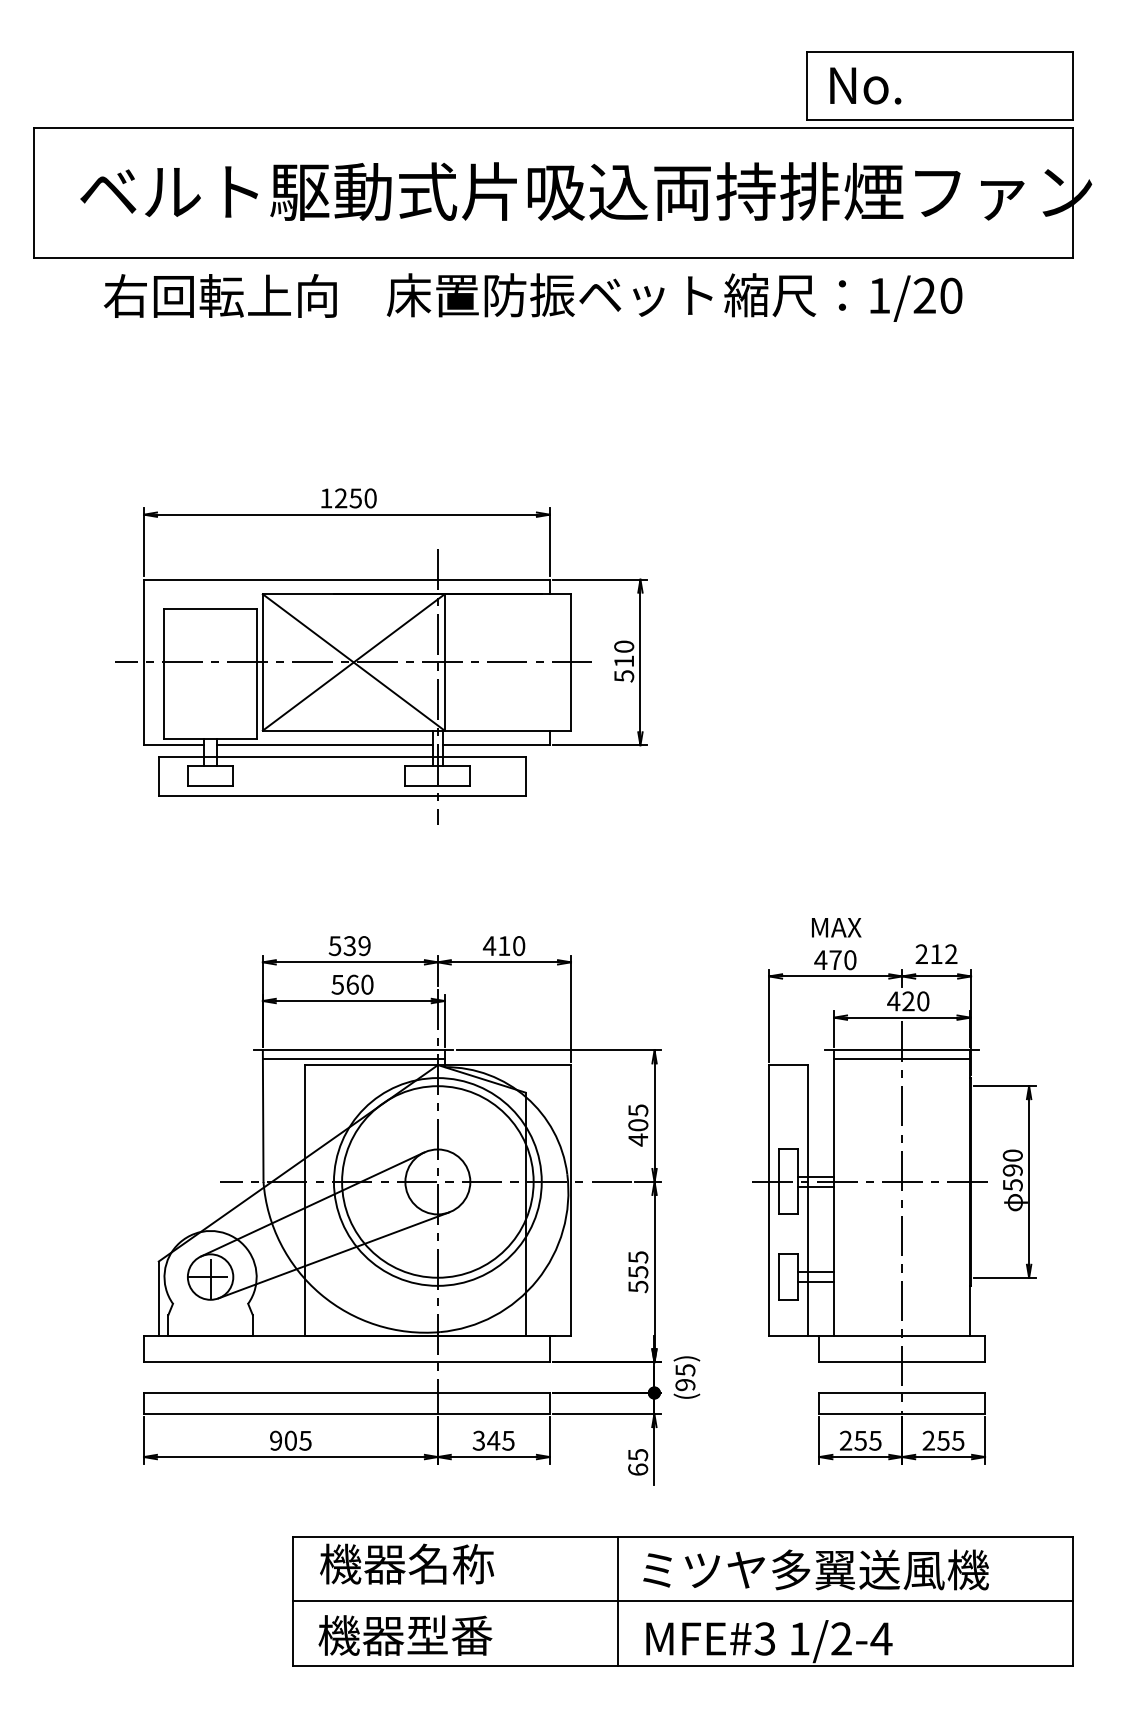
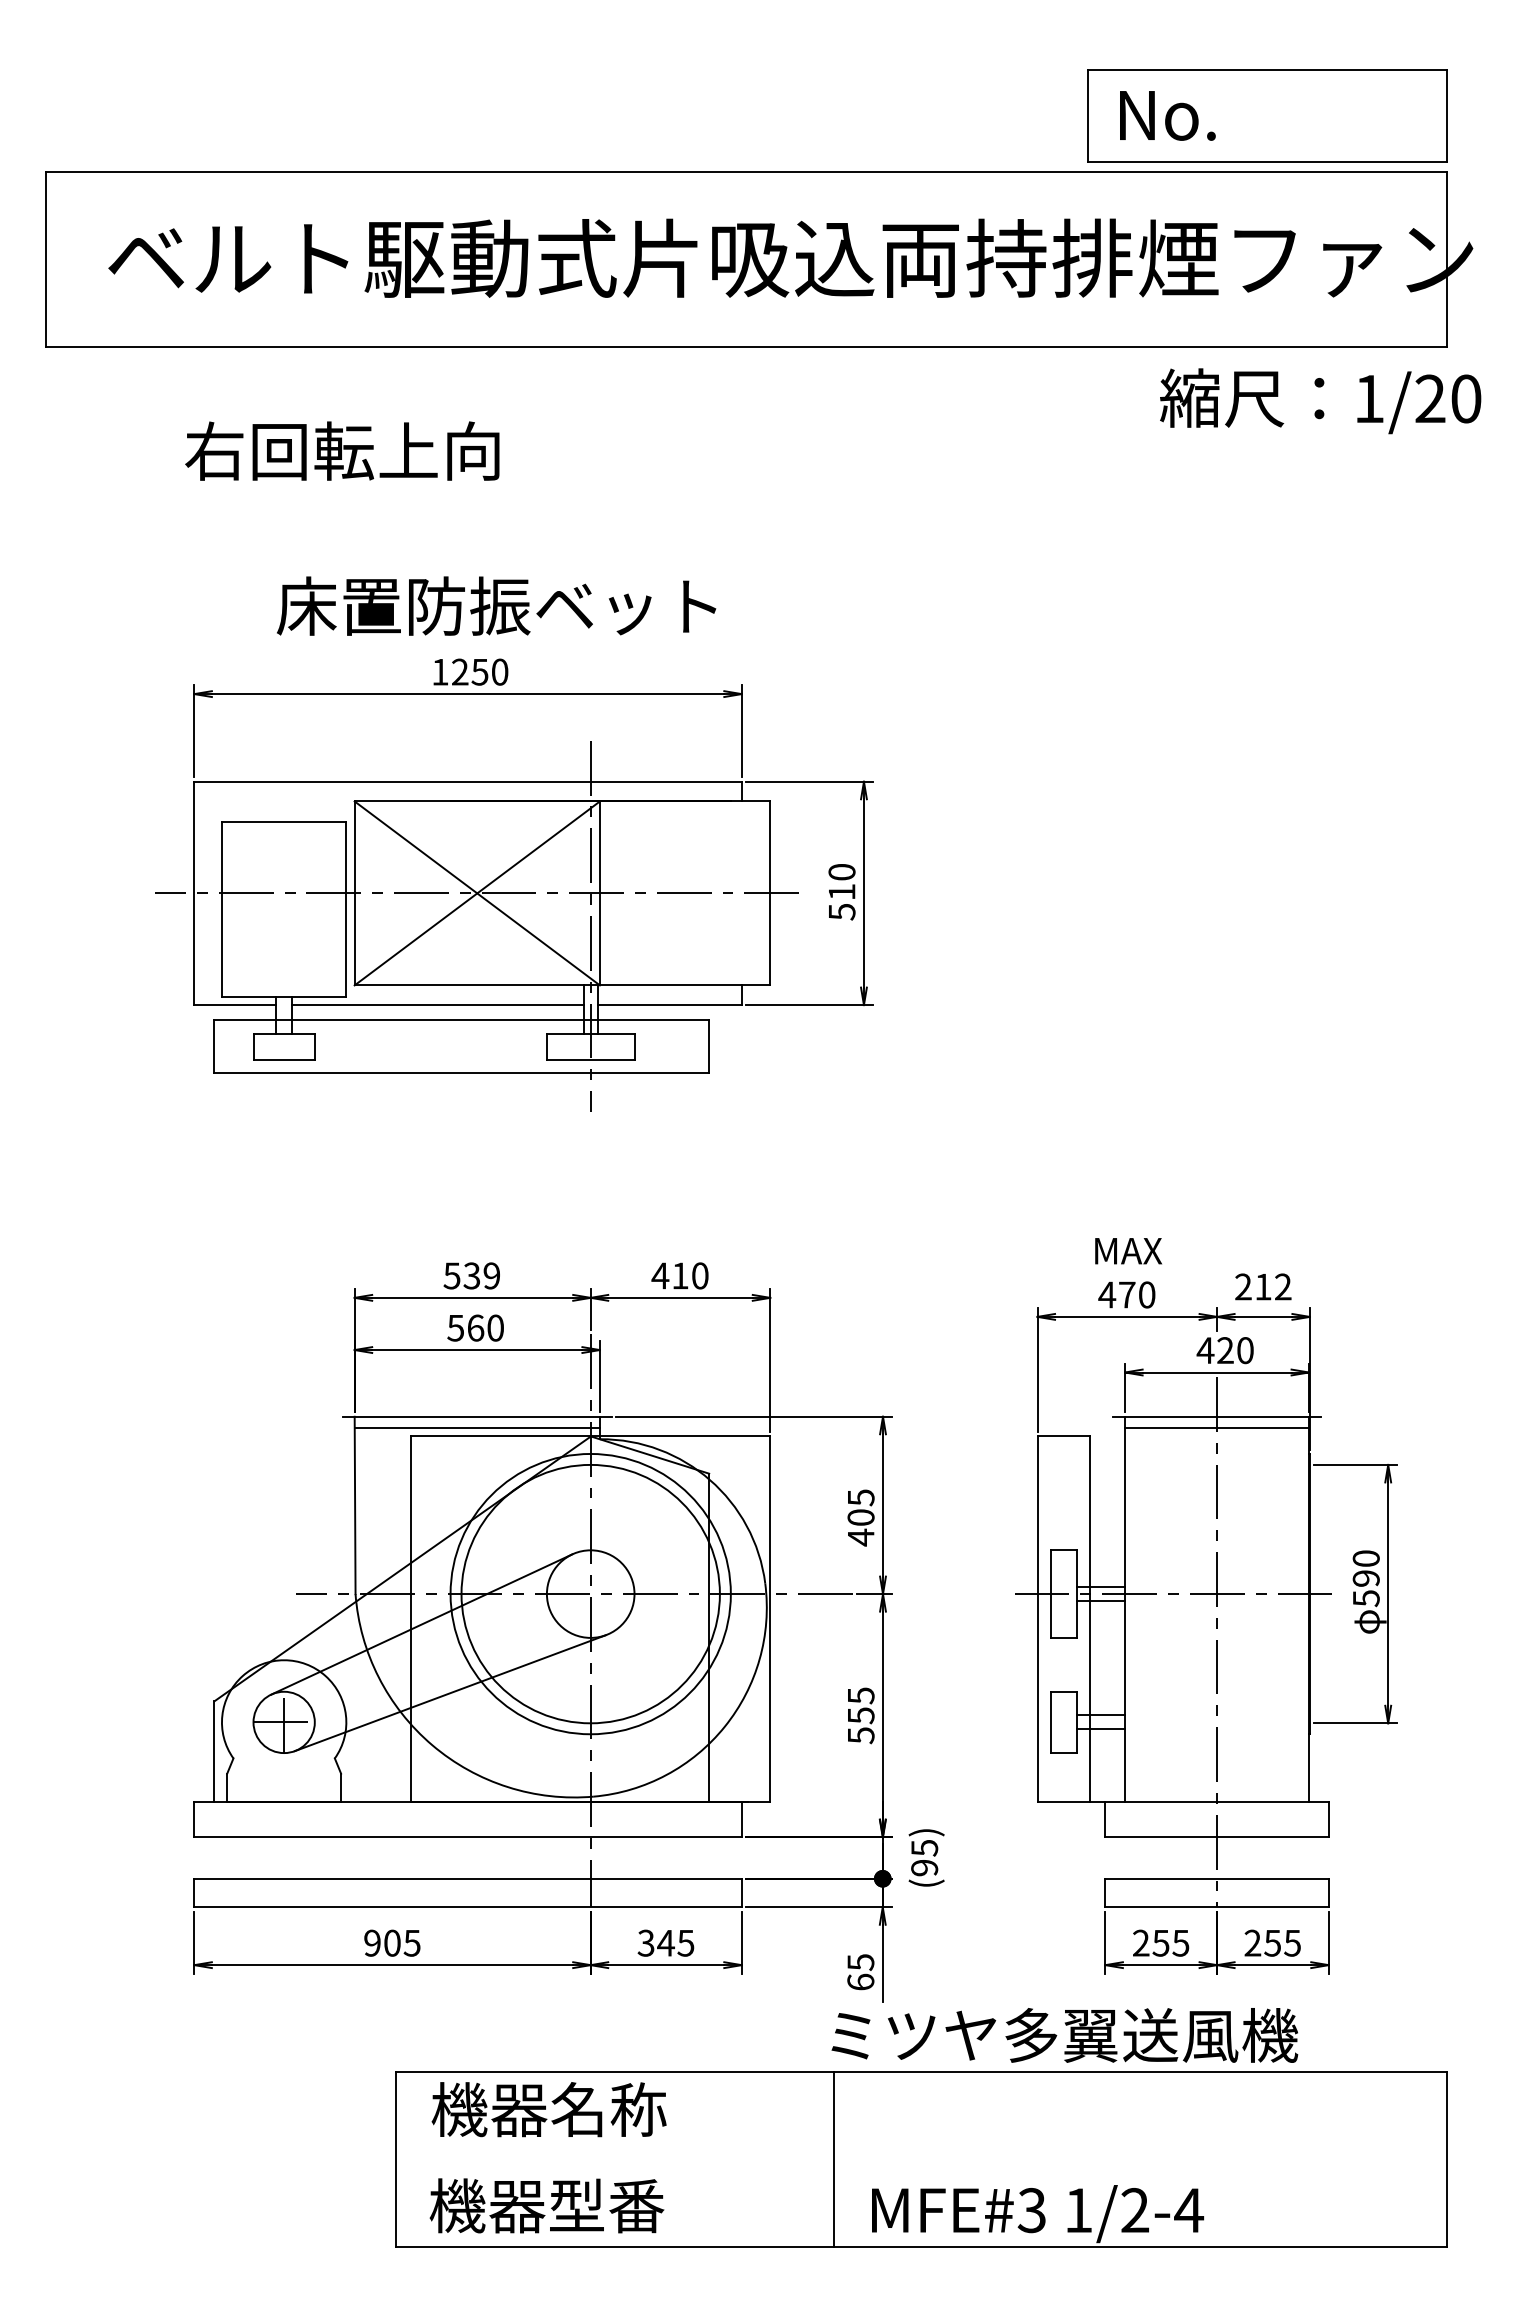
text: (549, 294) -> (496, 605), moved
text: (220, 295) -> (342, 450), moved
text: (843, 297) -> (1320, 401), moved
text: (815, 1570) -> (1064, 2035), moved
line: (682, 1601) -> (920, 2159), removed

